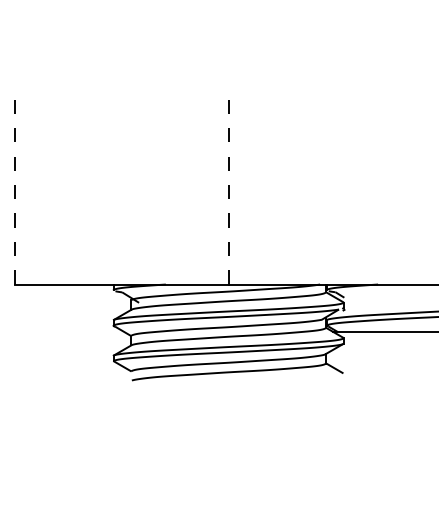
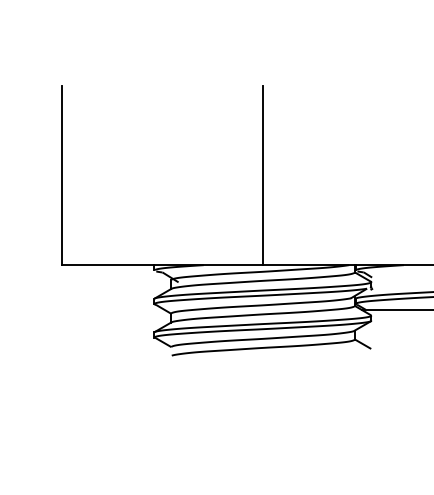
line: (14, 189) -> (61, 175), dashed -> solid
line: (228, 189) -> (262, 175), dashed -> solid

